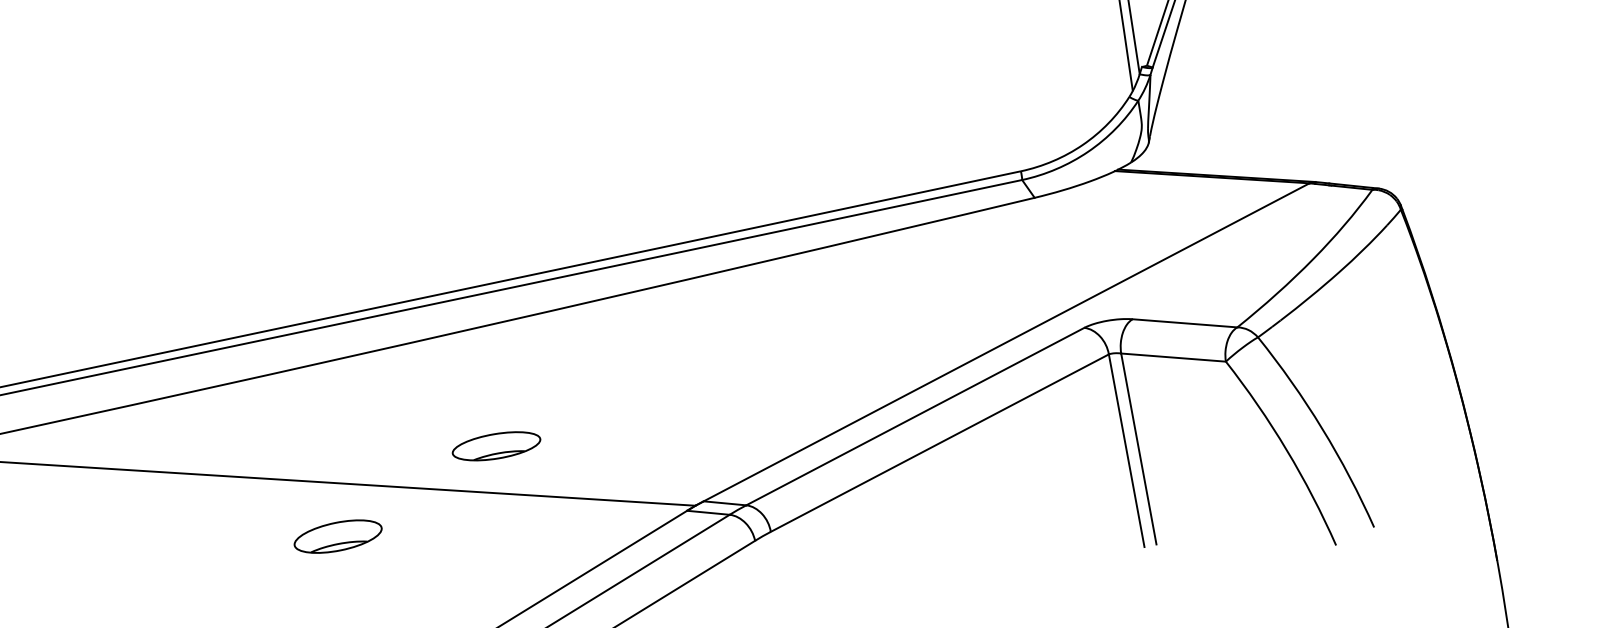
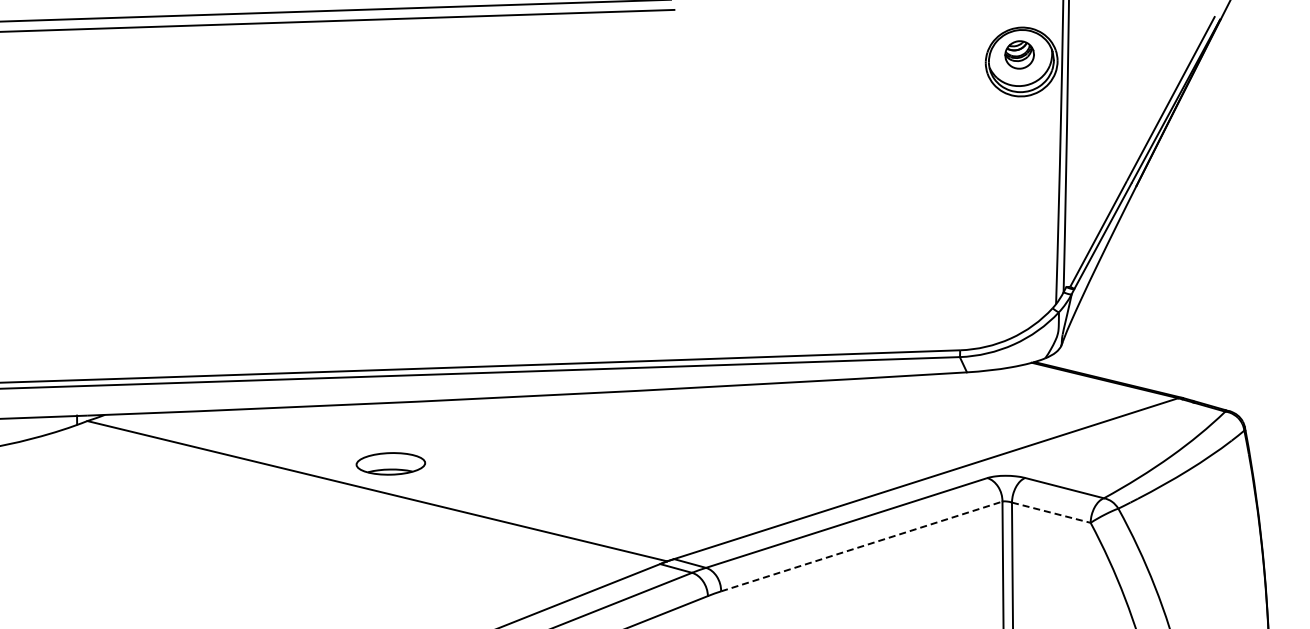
line: (1173, 357) -> (1051, 512), solid -> dashed
line: (939, 443) -> (861, 546), solid -> dashed
part: (496, 446) -> (523, 489), removed
part: (337, 536) -> (390, 463), moved

